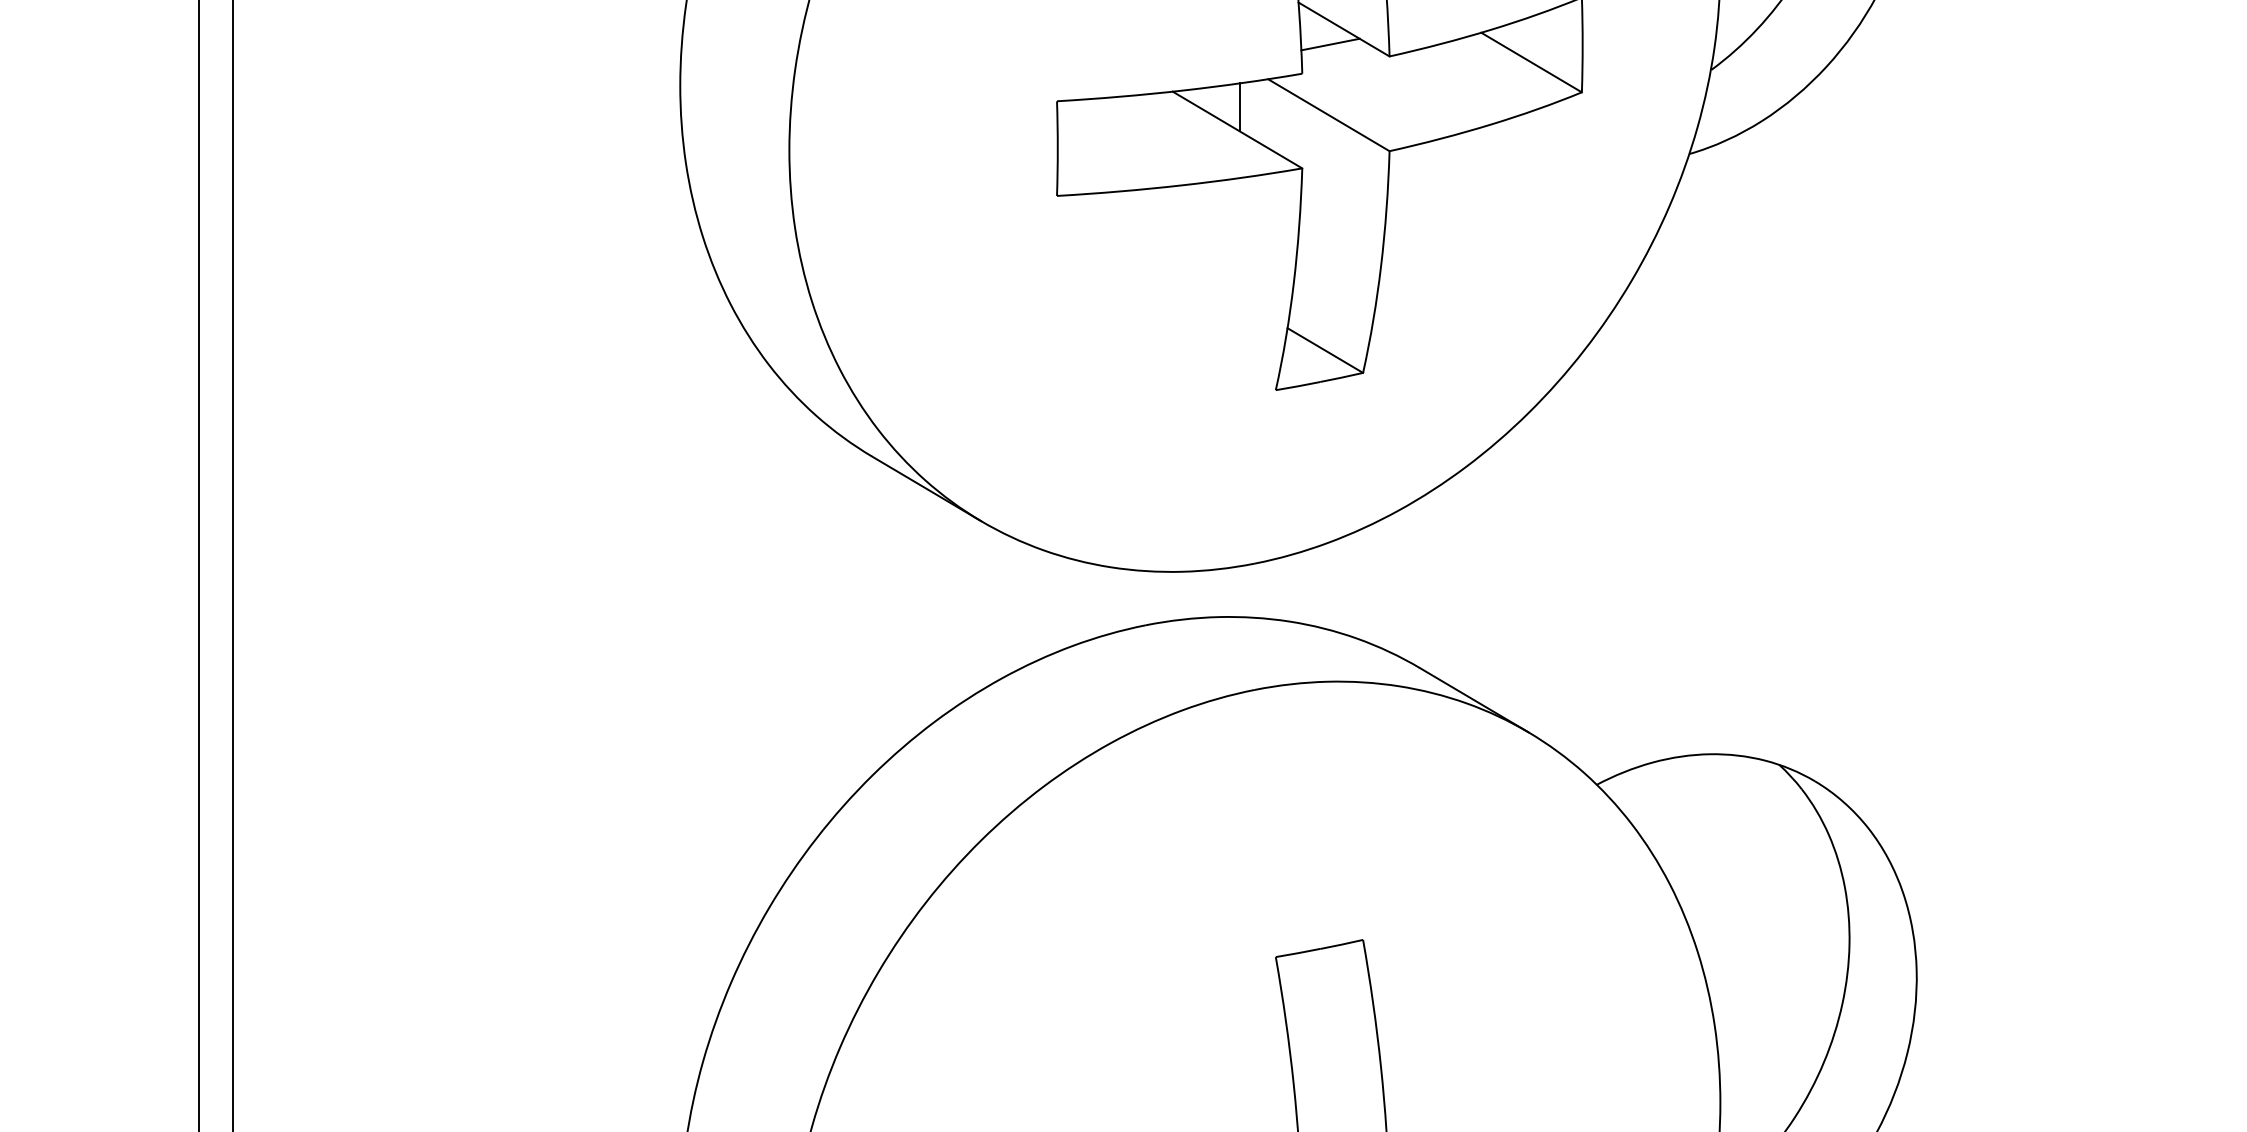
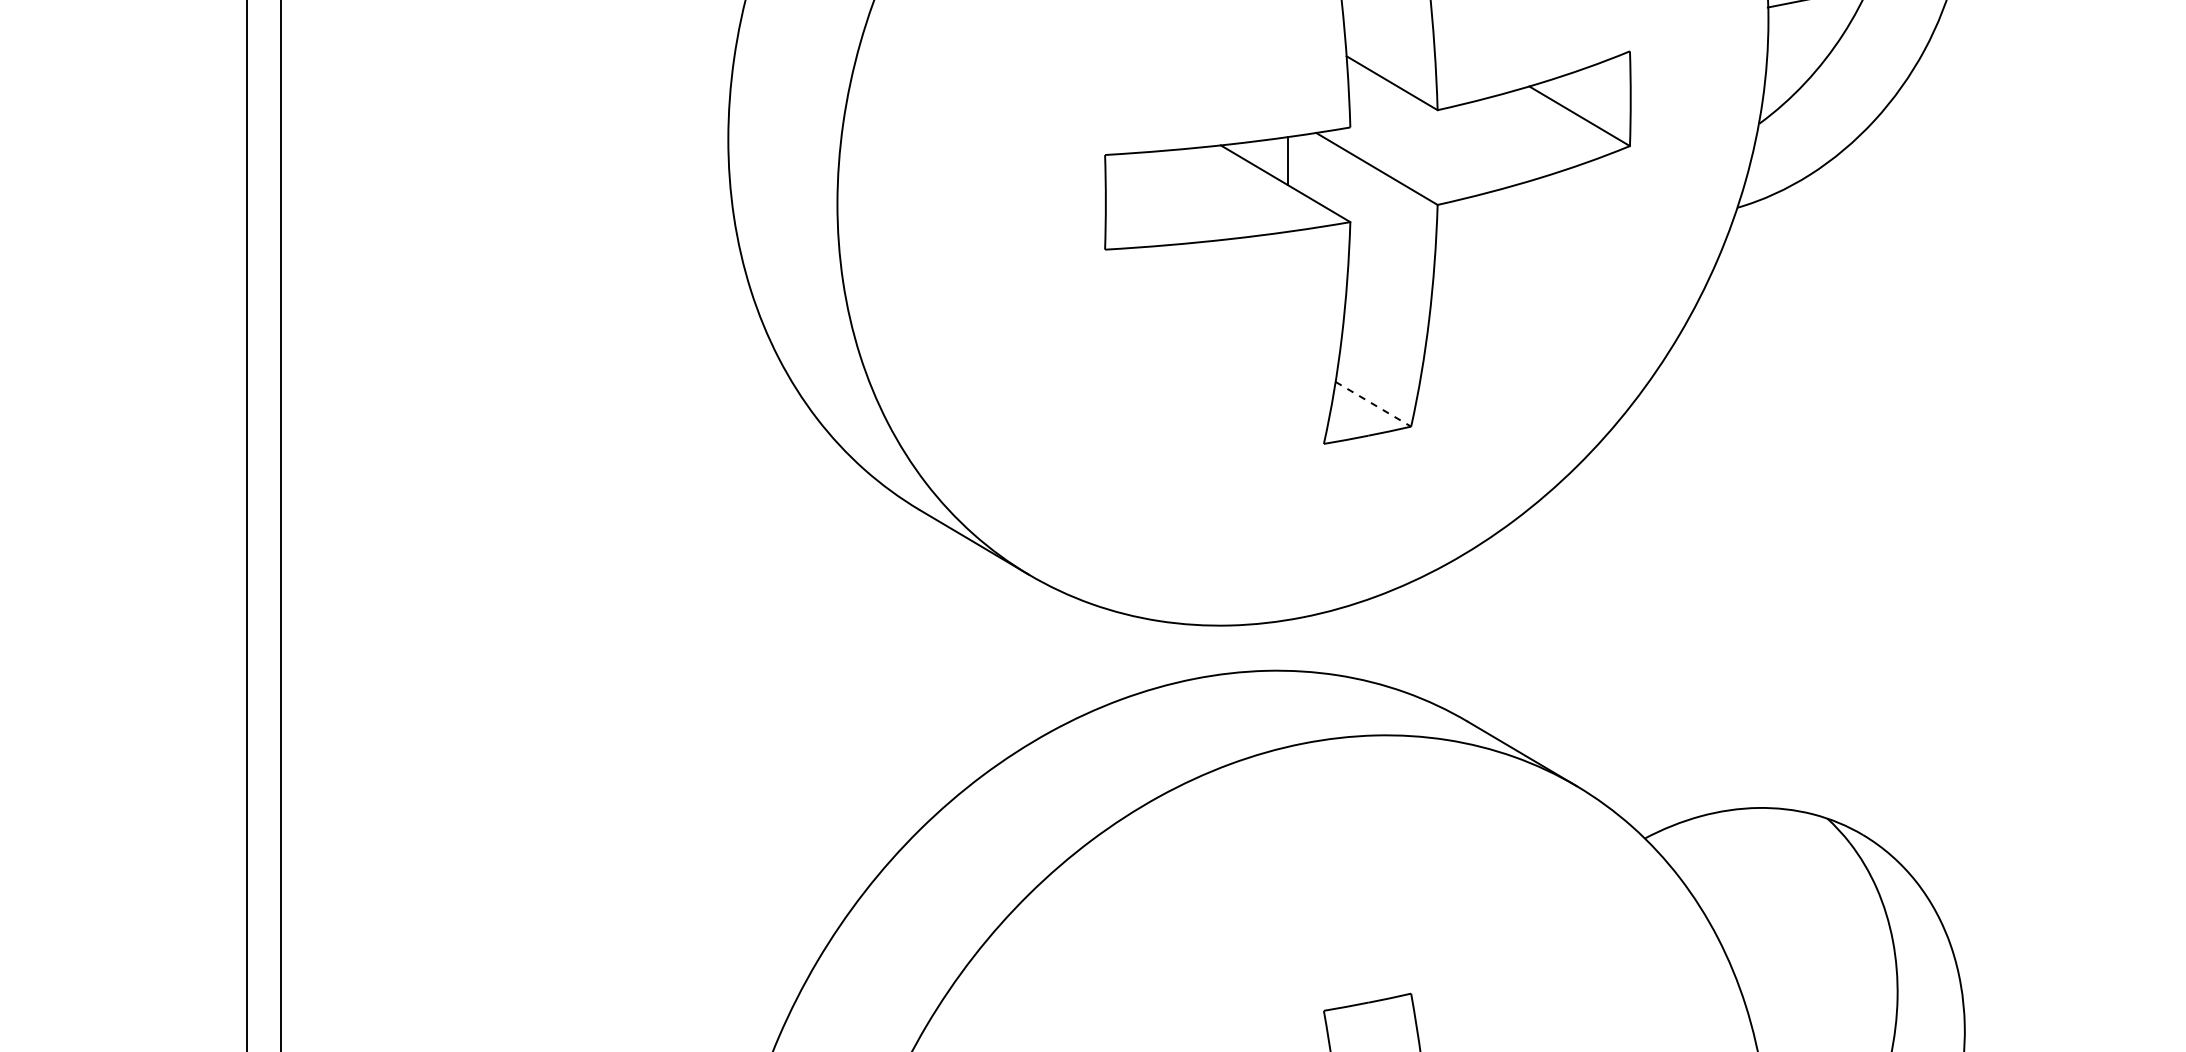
line: (1330, 44) -> (1378, 98), removed
line: (1325, 350) -> (1373, 404), solid -> dashed

